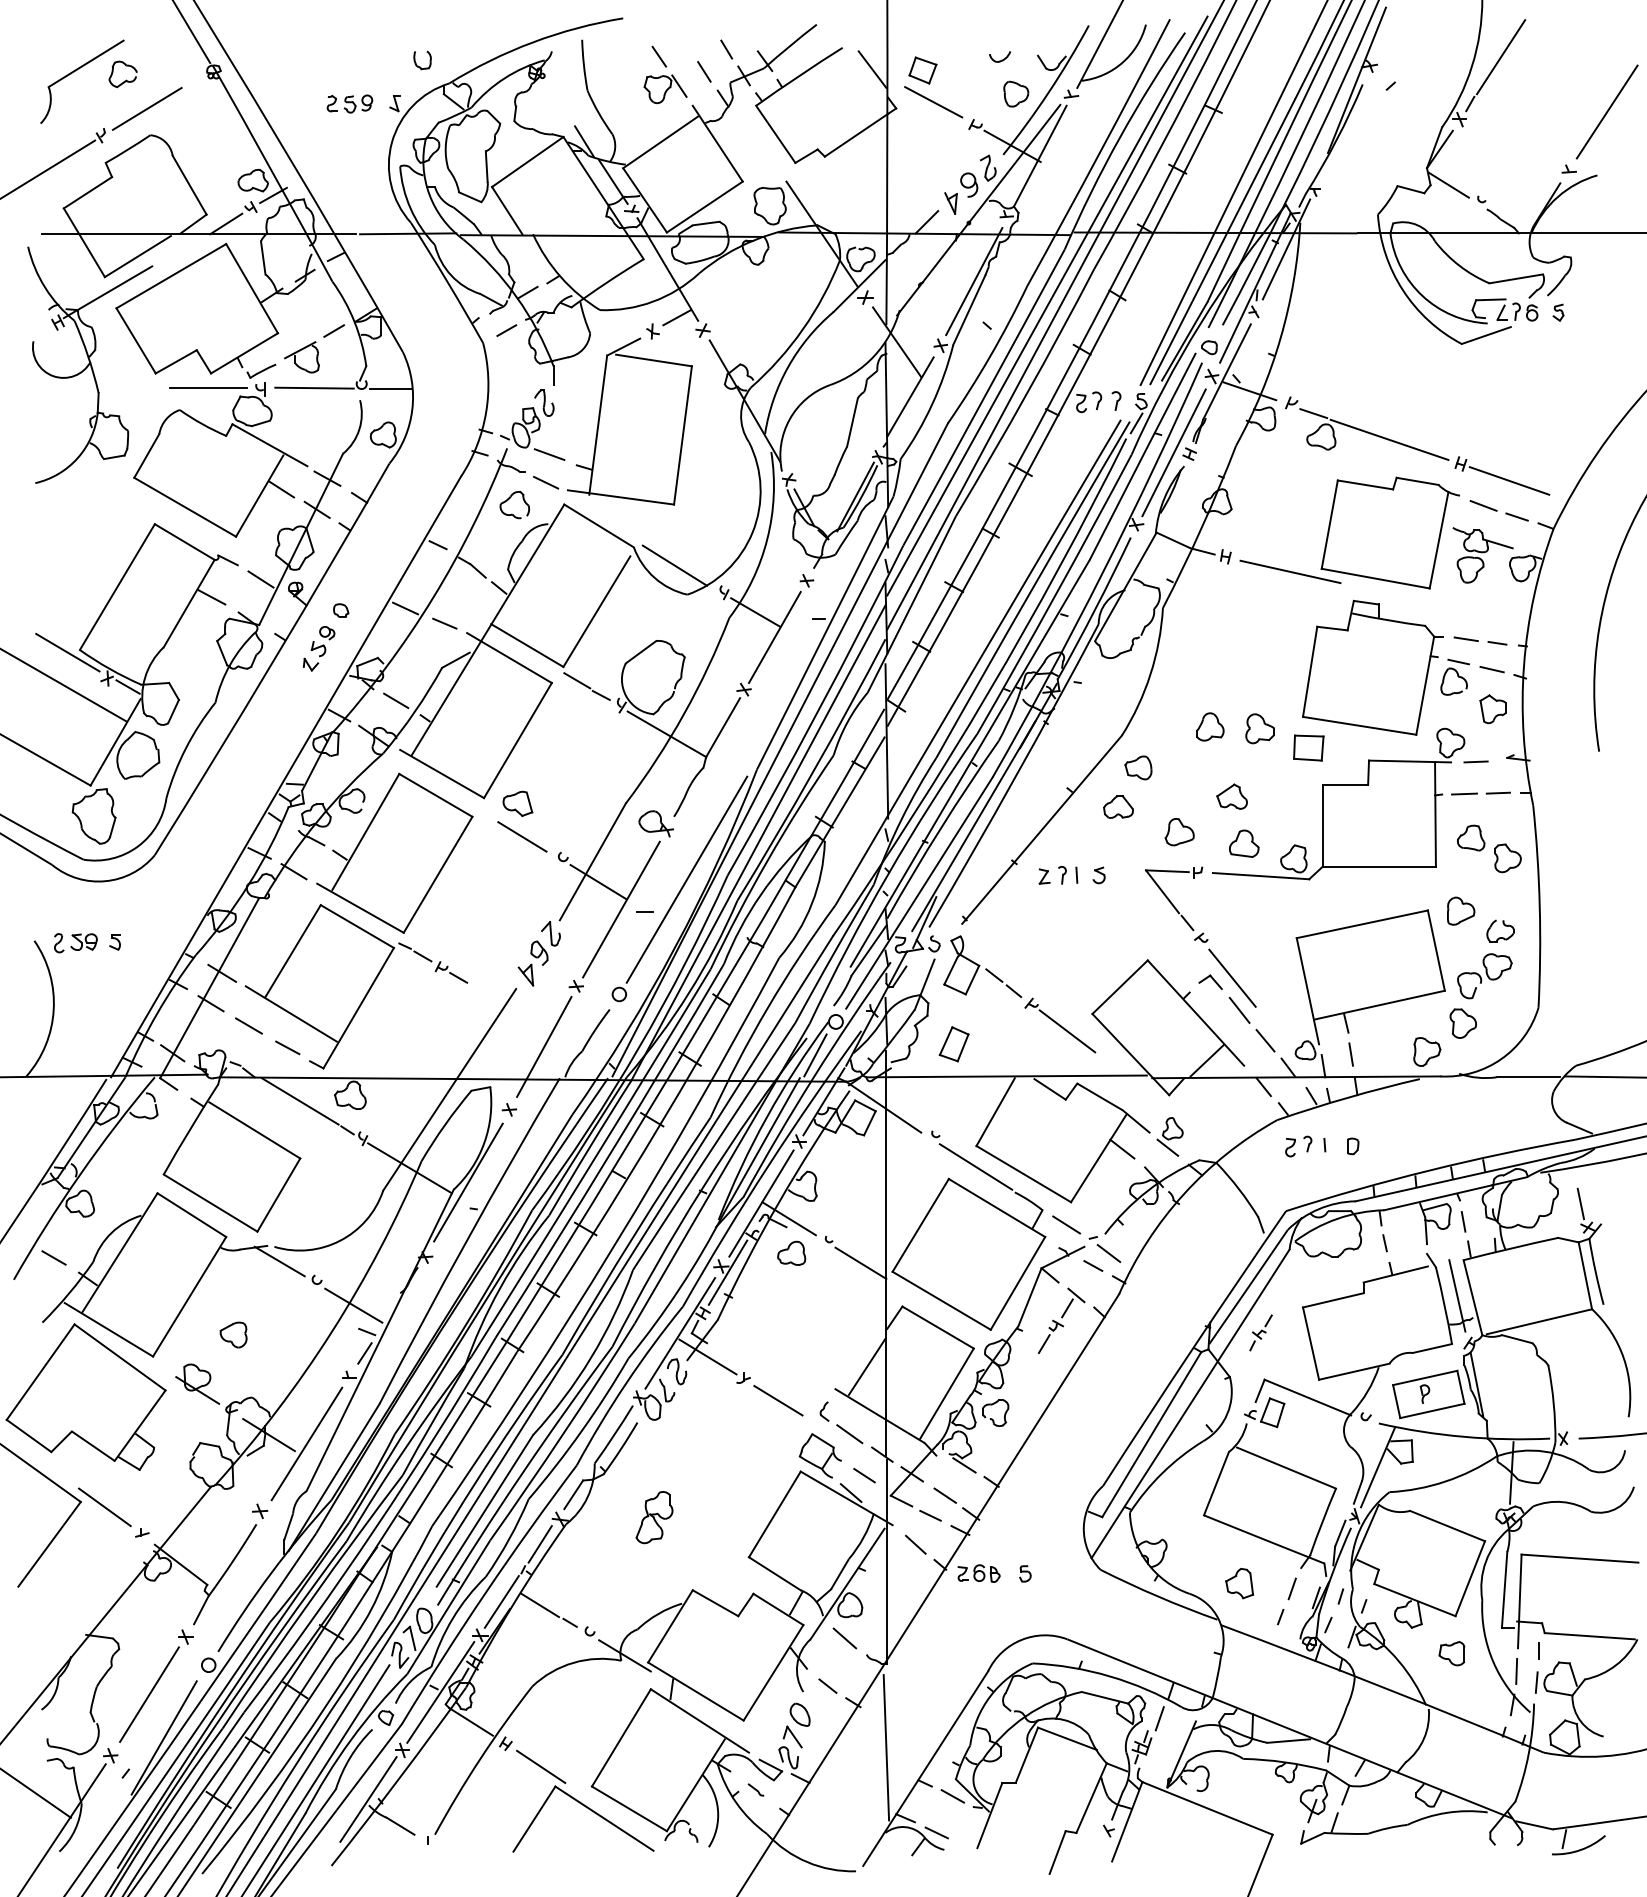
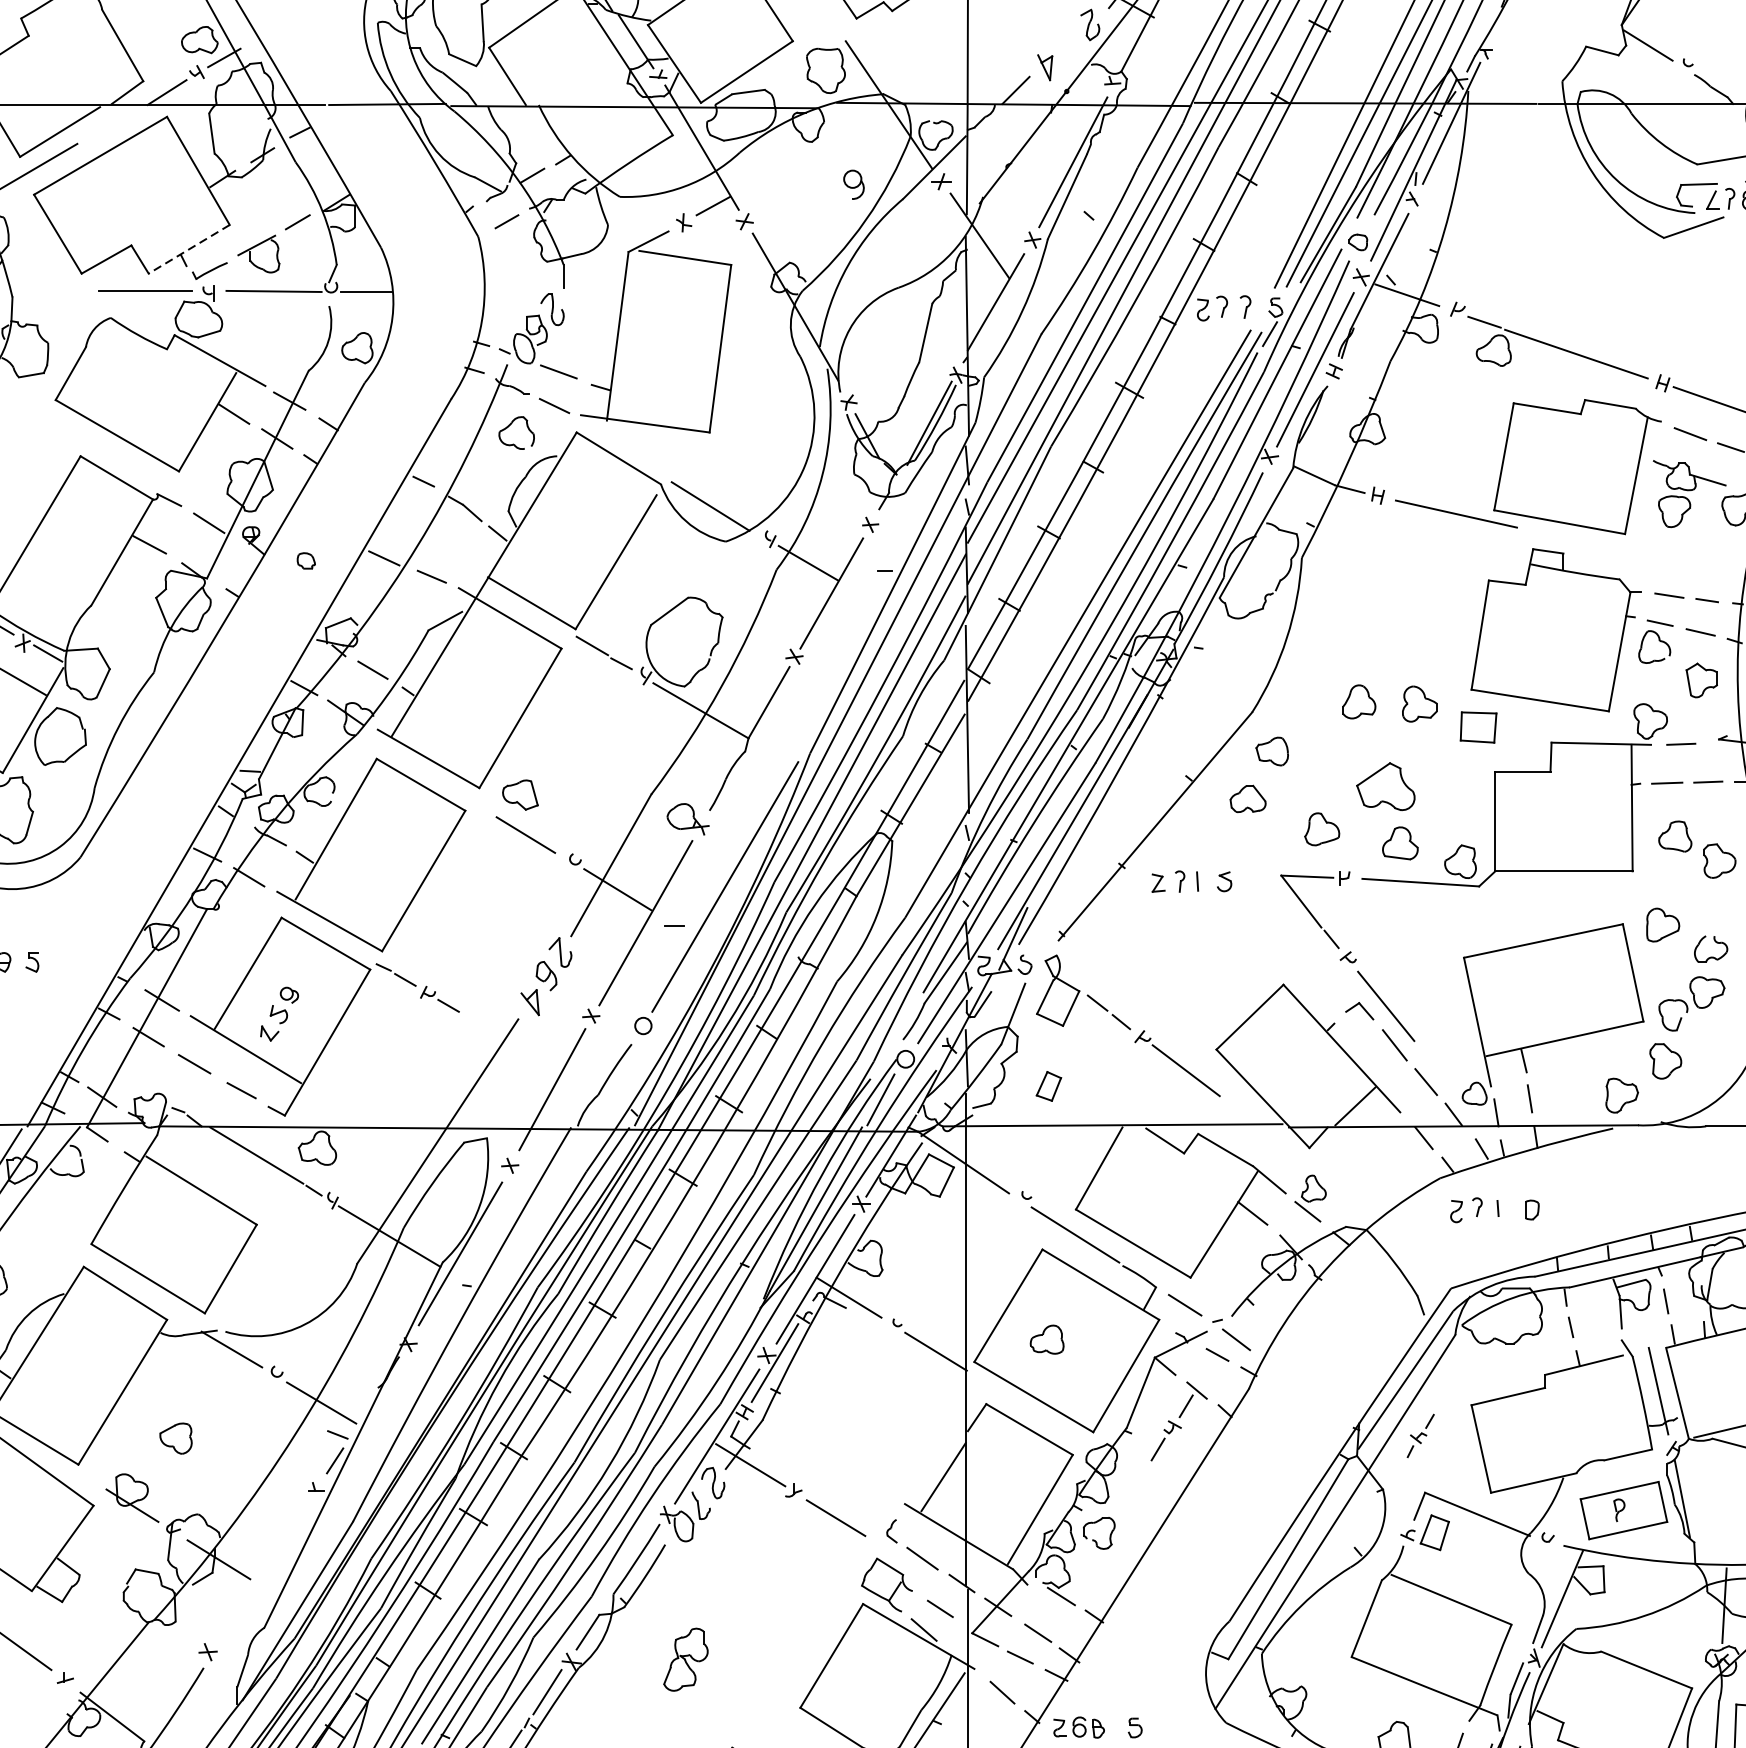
part: (969, 184) -> (854, 184), moved
line: (244, 353) -> (189, 249), solid -> dashed
part: (318, 648) -> (278, 1013), moved
part: (1231, 796) -> (1384, 786), size x1.6
part: (953, 1044) -> (1048, 1086), size x0.7
part: (791, 1252) -> (1046, 1338), moved
line: (306, 1443) -> (264, 1569), removed

